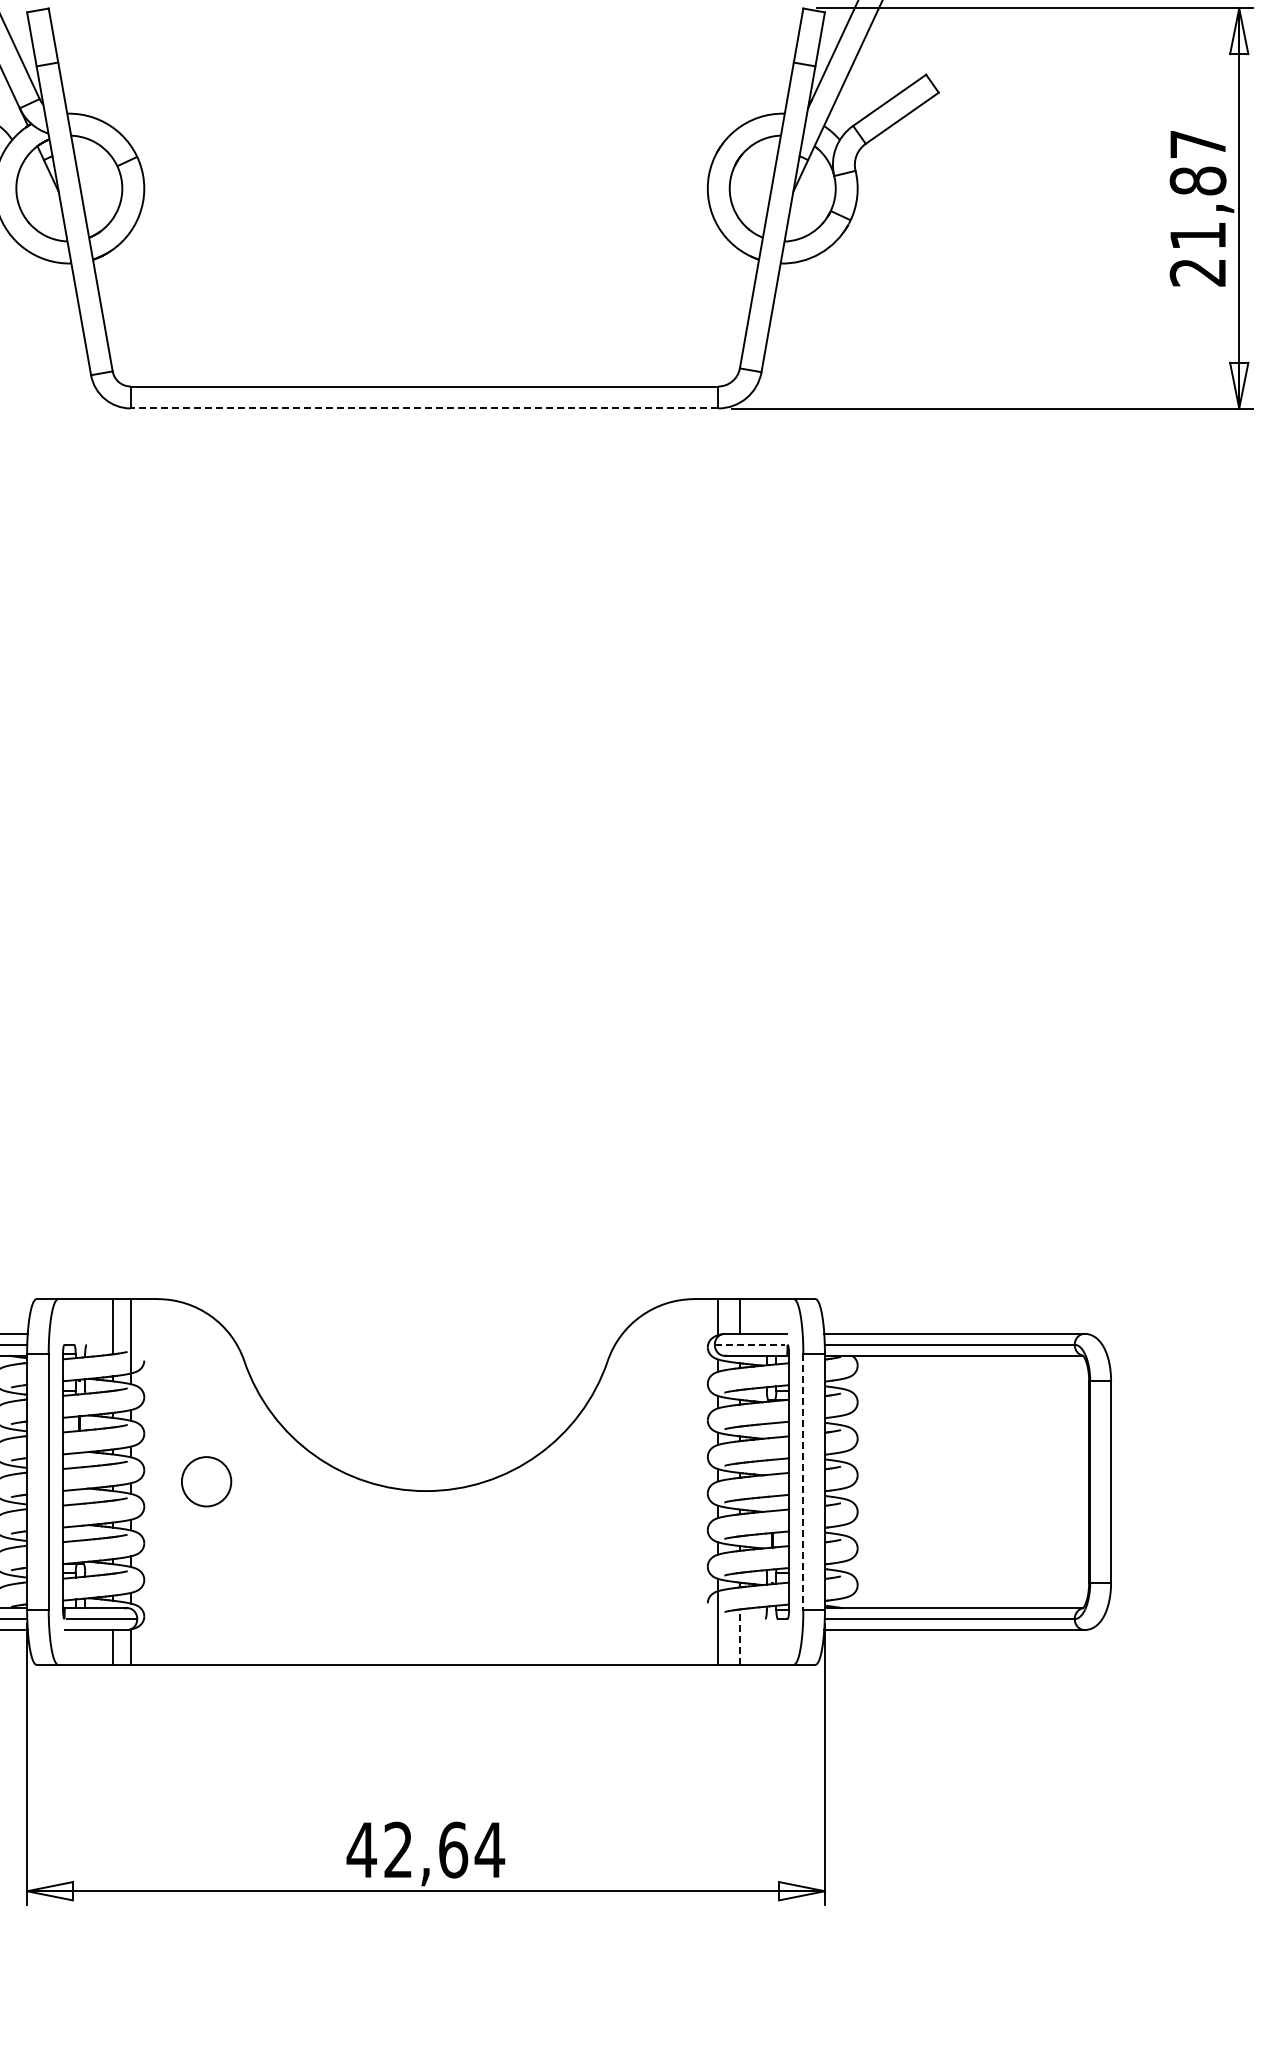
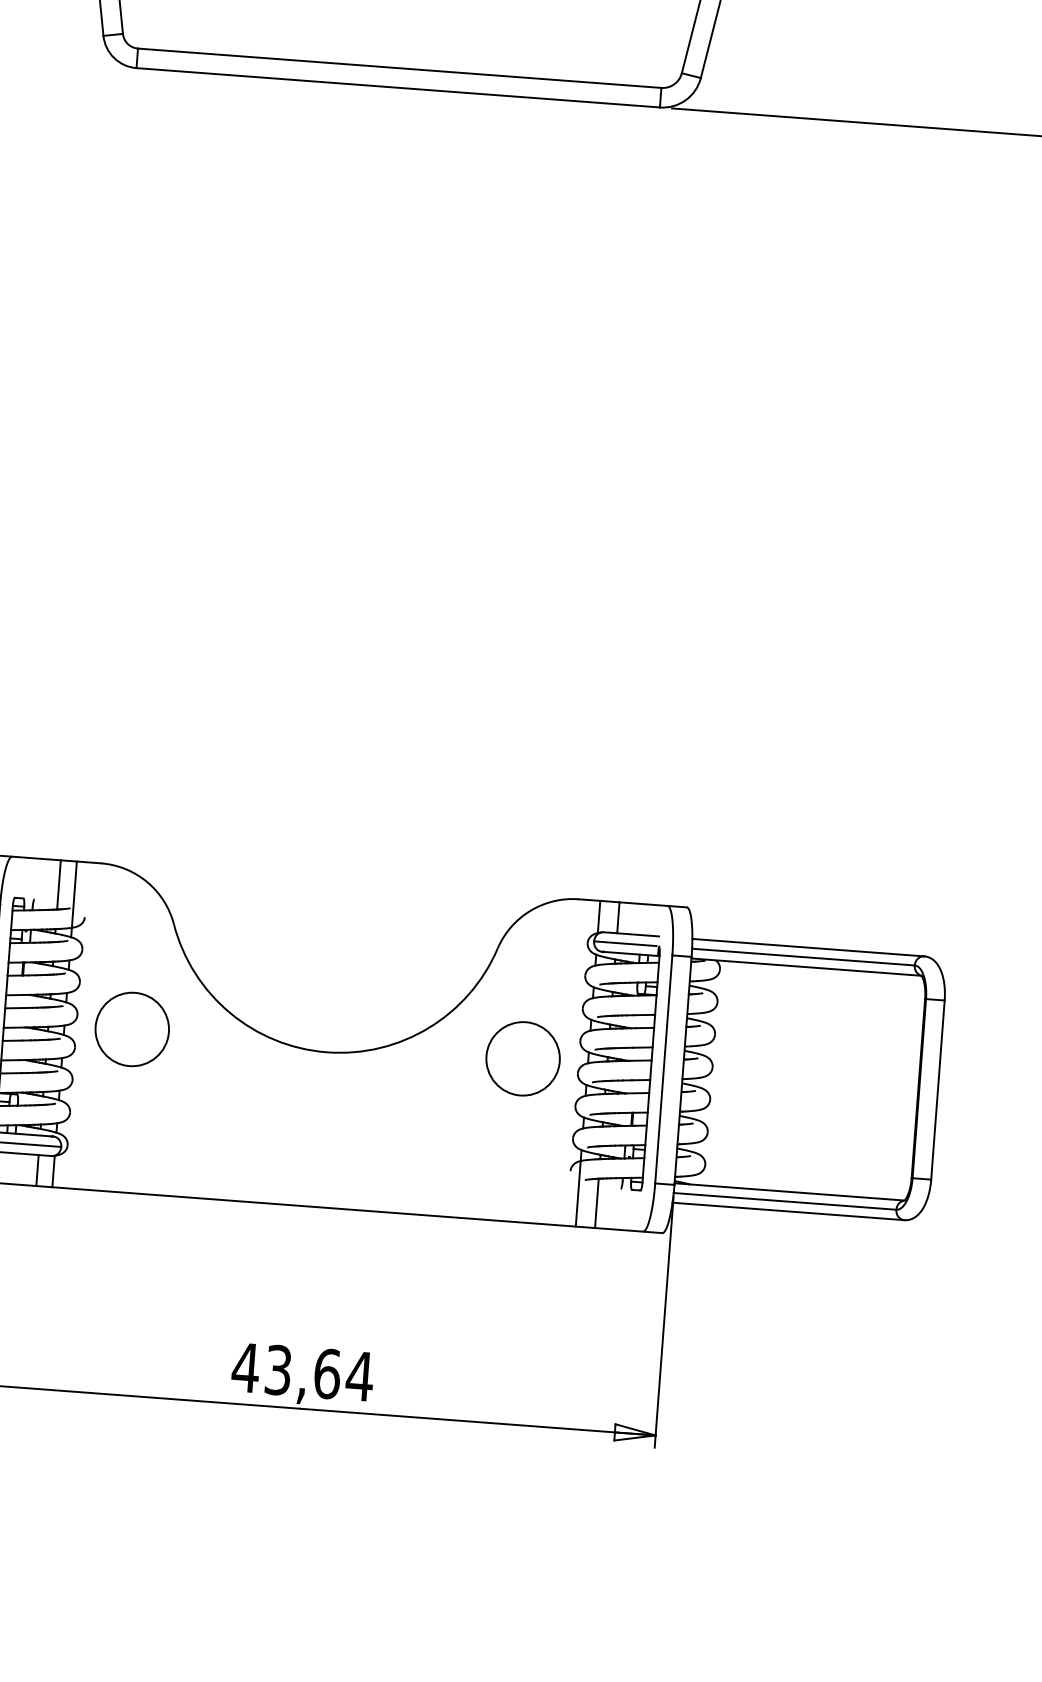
line: (424, 408) -> (398, 87), dashed -> solid
line: (750, 1344) -> (625, 943), dashed -> solid
circle: (206, 1481) -> (132, 1029), size x1.67
circle: (645, 1481) -> (523, 1058), added
line: (803, 1481) -> (663, 1069), dashed -> solid
line: (739, 1637) -> (596, 1203), dashed -> solid
text: (398, 1849) -> (278, 1369), 42,64 -> 43,64

